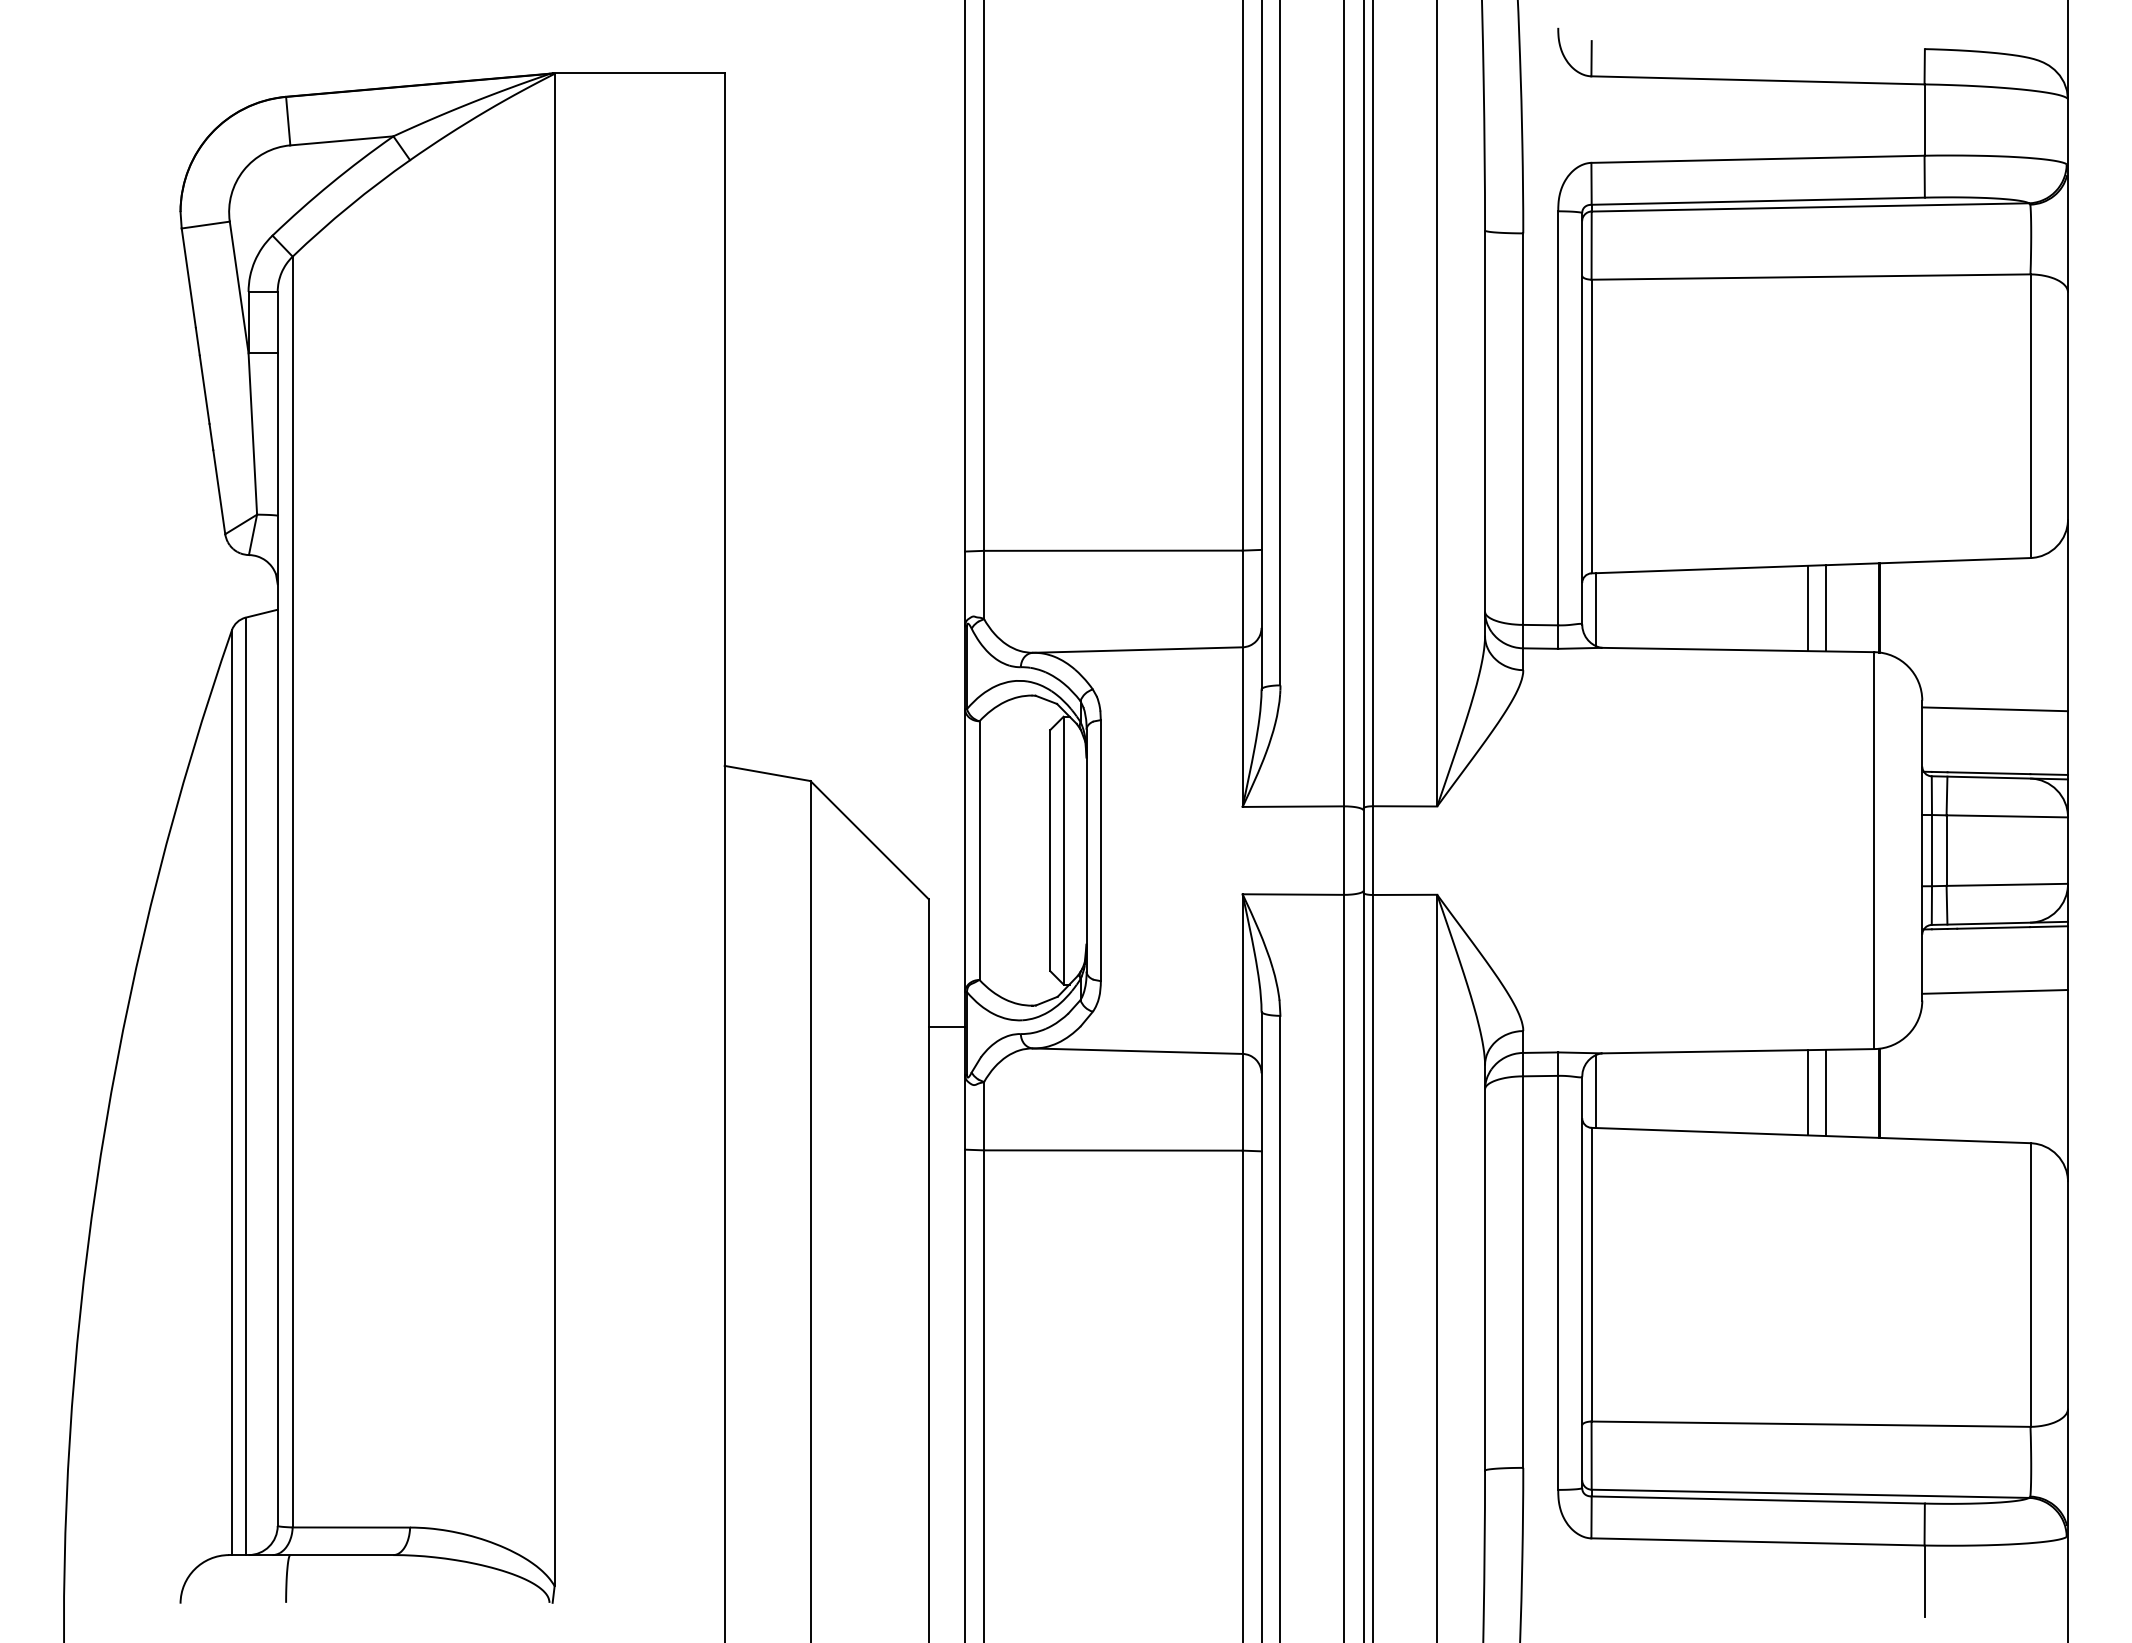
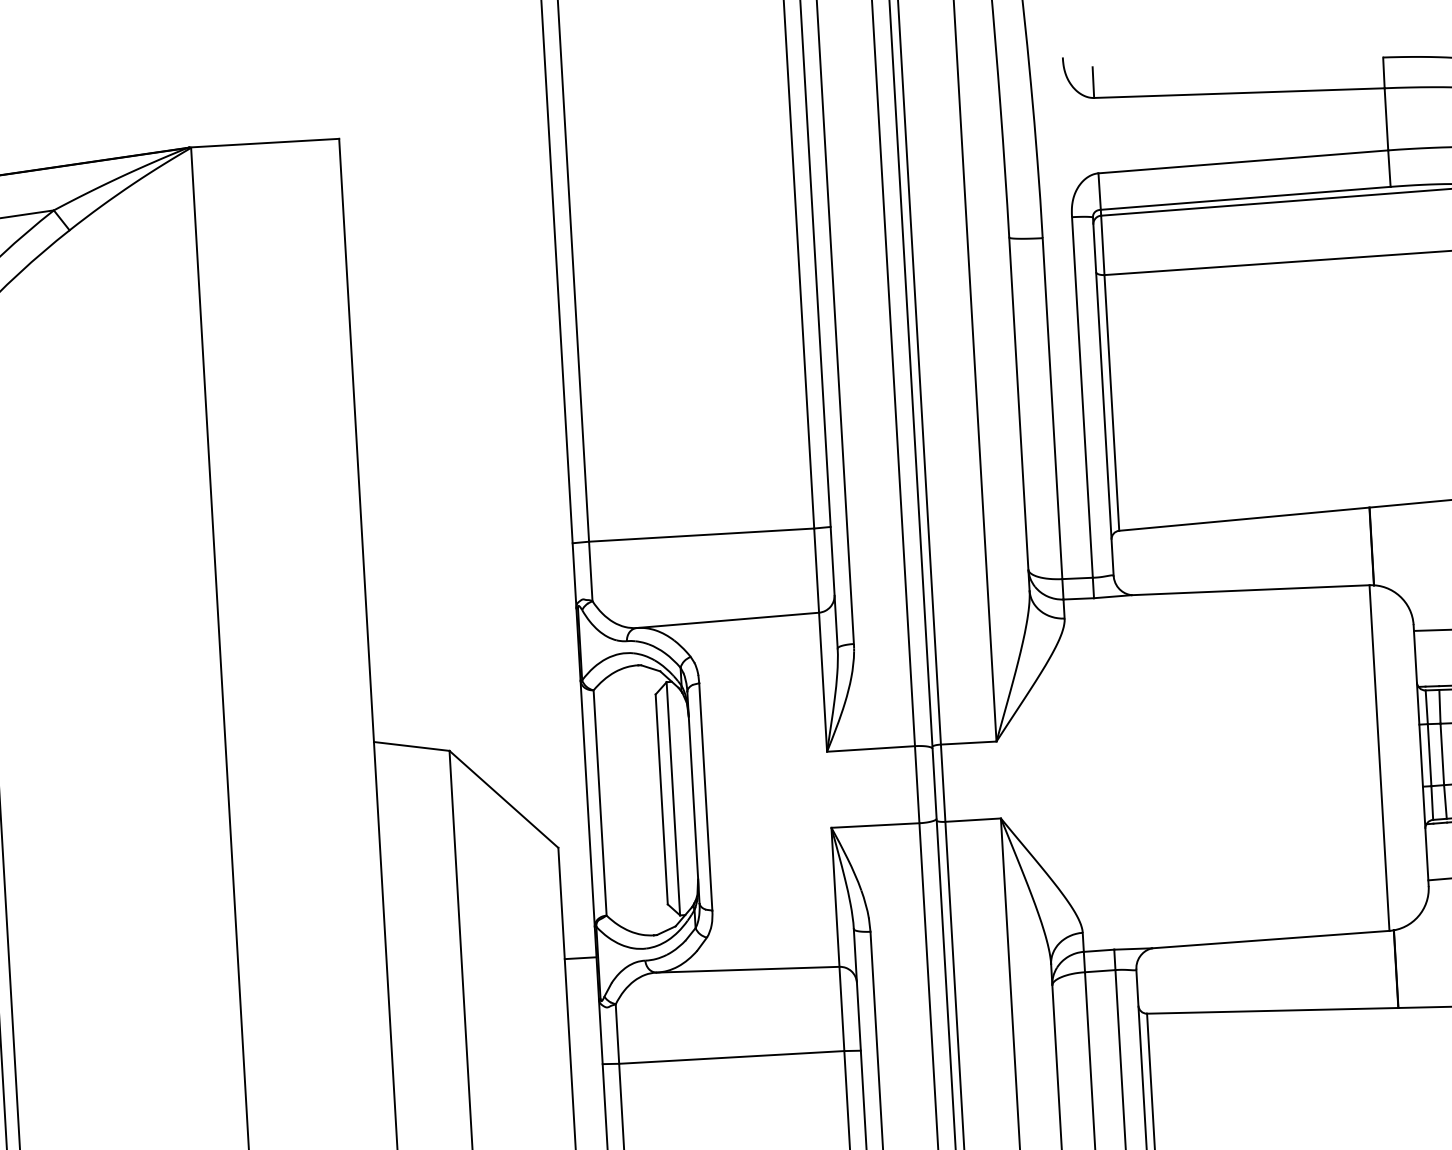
line: (1808, 608) -> (1309, 550), removed
line: (1825, 608) -> (1324, 549), removed
line: (1596, 609) -> (1125, 562), removed
line: (1596, 1091) -> (1149, 981), removed
line: (1808, 1092) -> (1334, 972), removed
line: (1825, 1092) -> (1349, 971), removed

